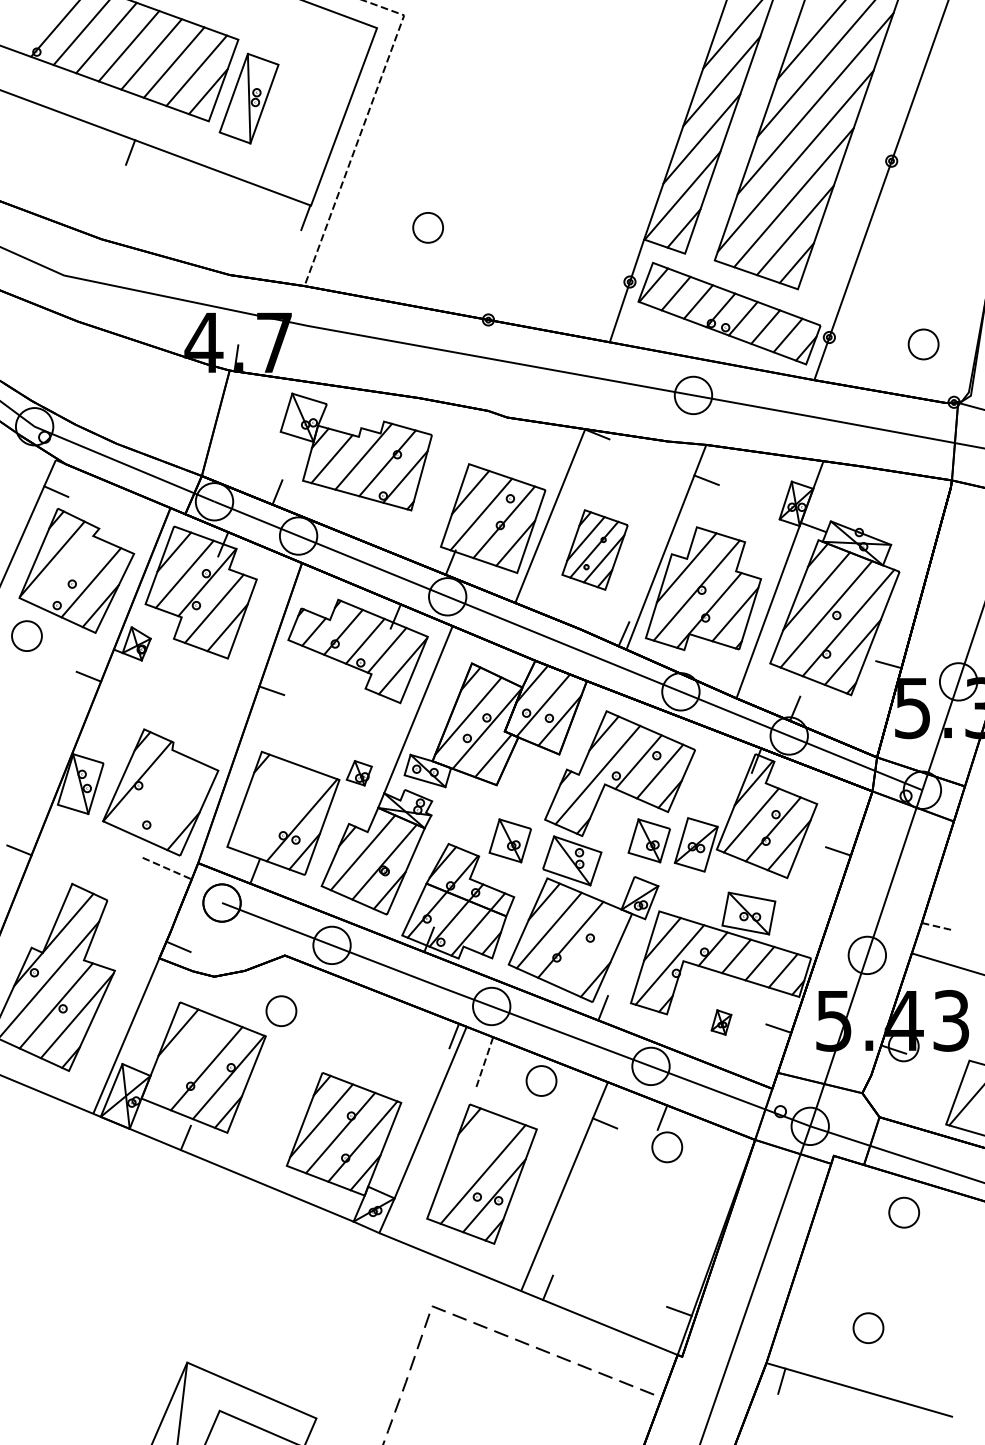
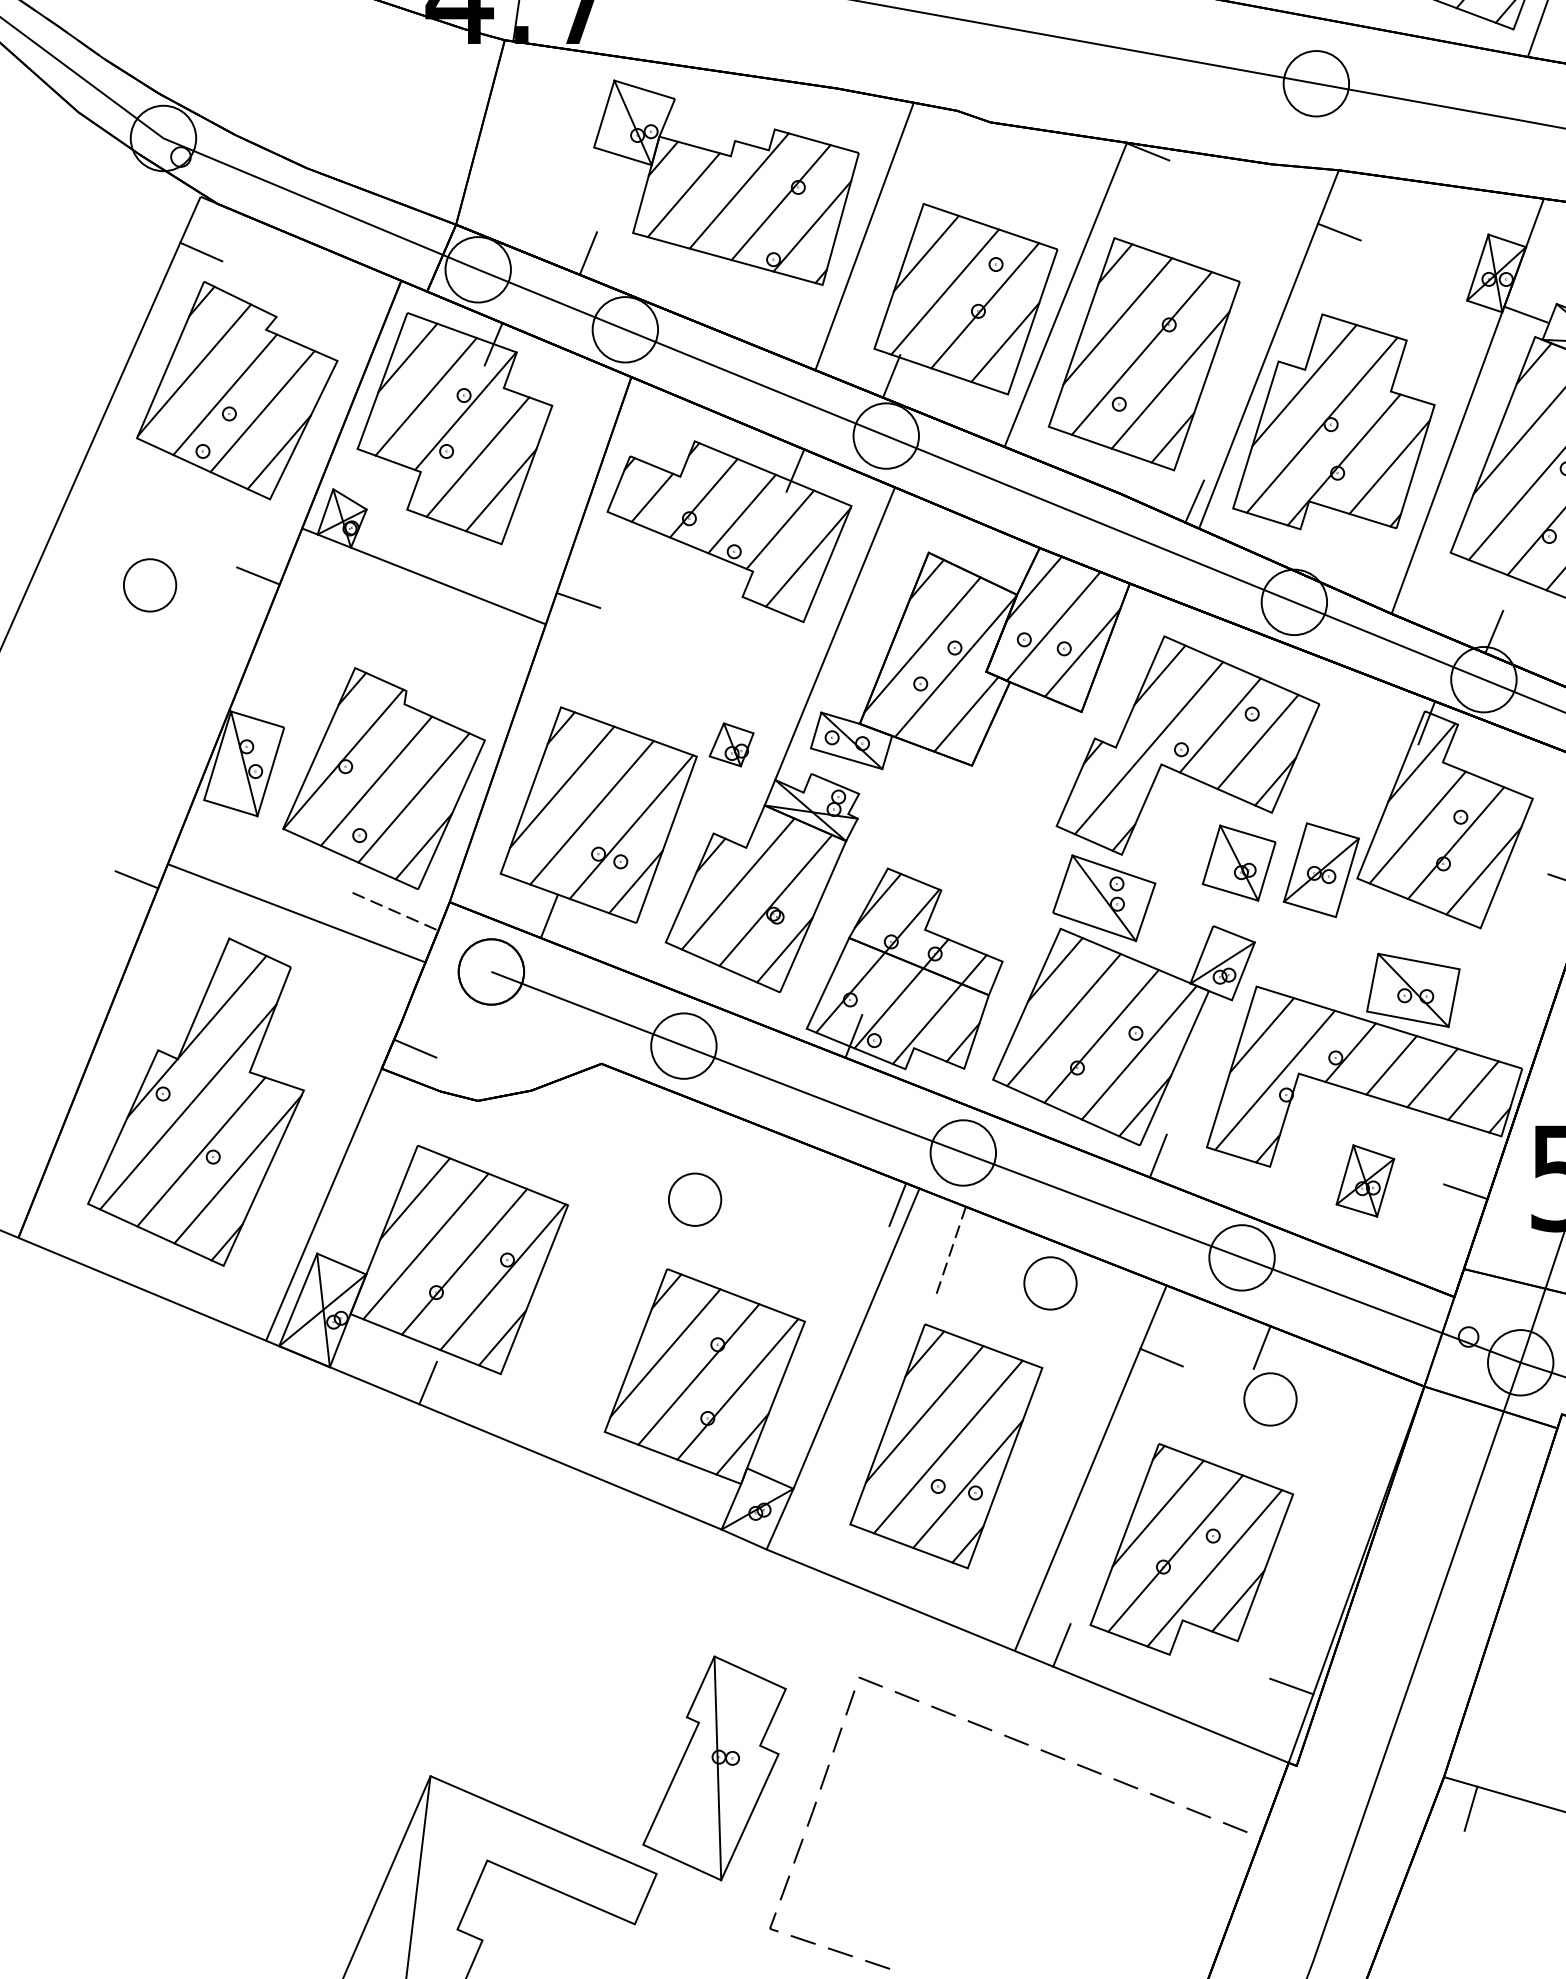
line: (435, 482) -> (864, 236), added
part: (594, 549) -> (1143, 353), size x1.67
line: (69, 572) -> (224, 393), added
part: (26, 635) -> (149, 584), moved
line: (197, 682) -> (448, 586), added
line: (156, 793) -> (376, 780), added
line: (262, 797) -> (562, 787), added
line: (177, 803) -> (413, 797), added
line: (279, 812) -> (591, 813), added
part: (509, 840) -> (994, 862), removed
line: (110, 869) -> (296, 913), added
line: (592, 949) -> (1139, 1053), added
part: (281, 1010) -> (695, 1198), moved
part: (721, 1022) -> (1365, 1181), size x1.67
line: (184, 1059) -> (425, 1245), added
line: (469, 1155) -> (924, 1413), added
part: (622, 1233) -> (1192, 1550), added
part: (349, 1358) -> (714, 1768), added

